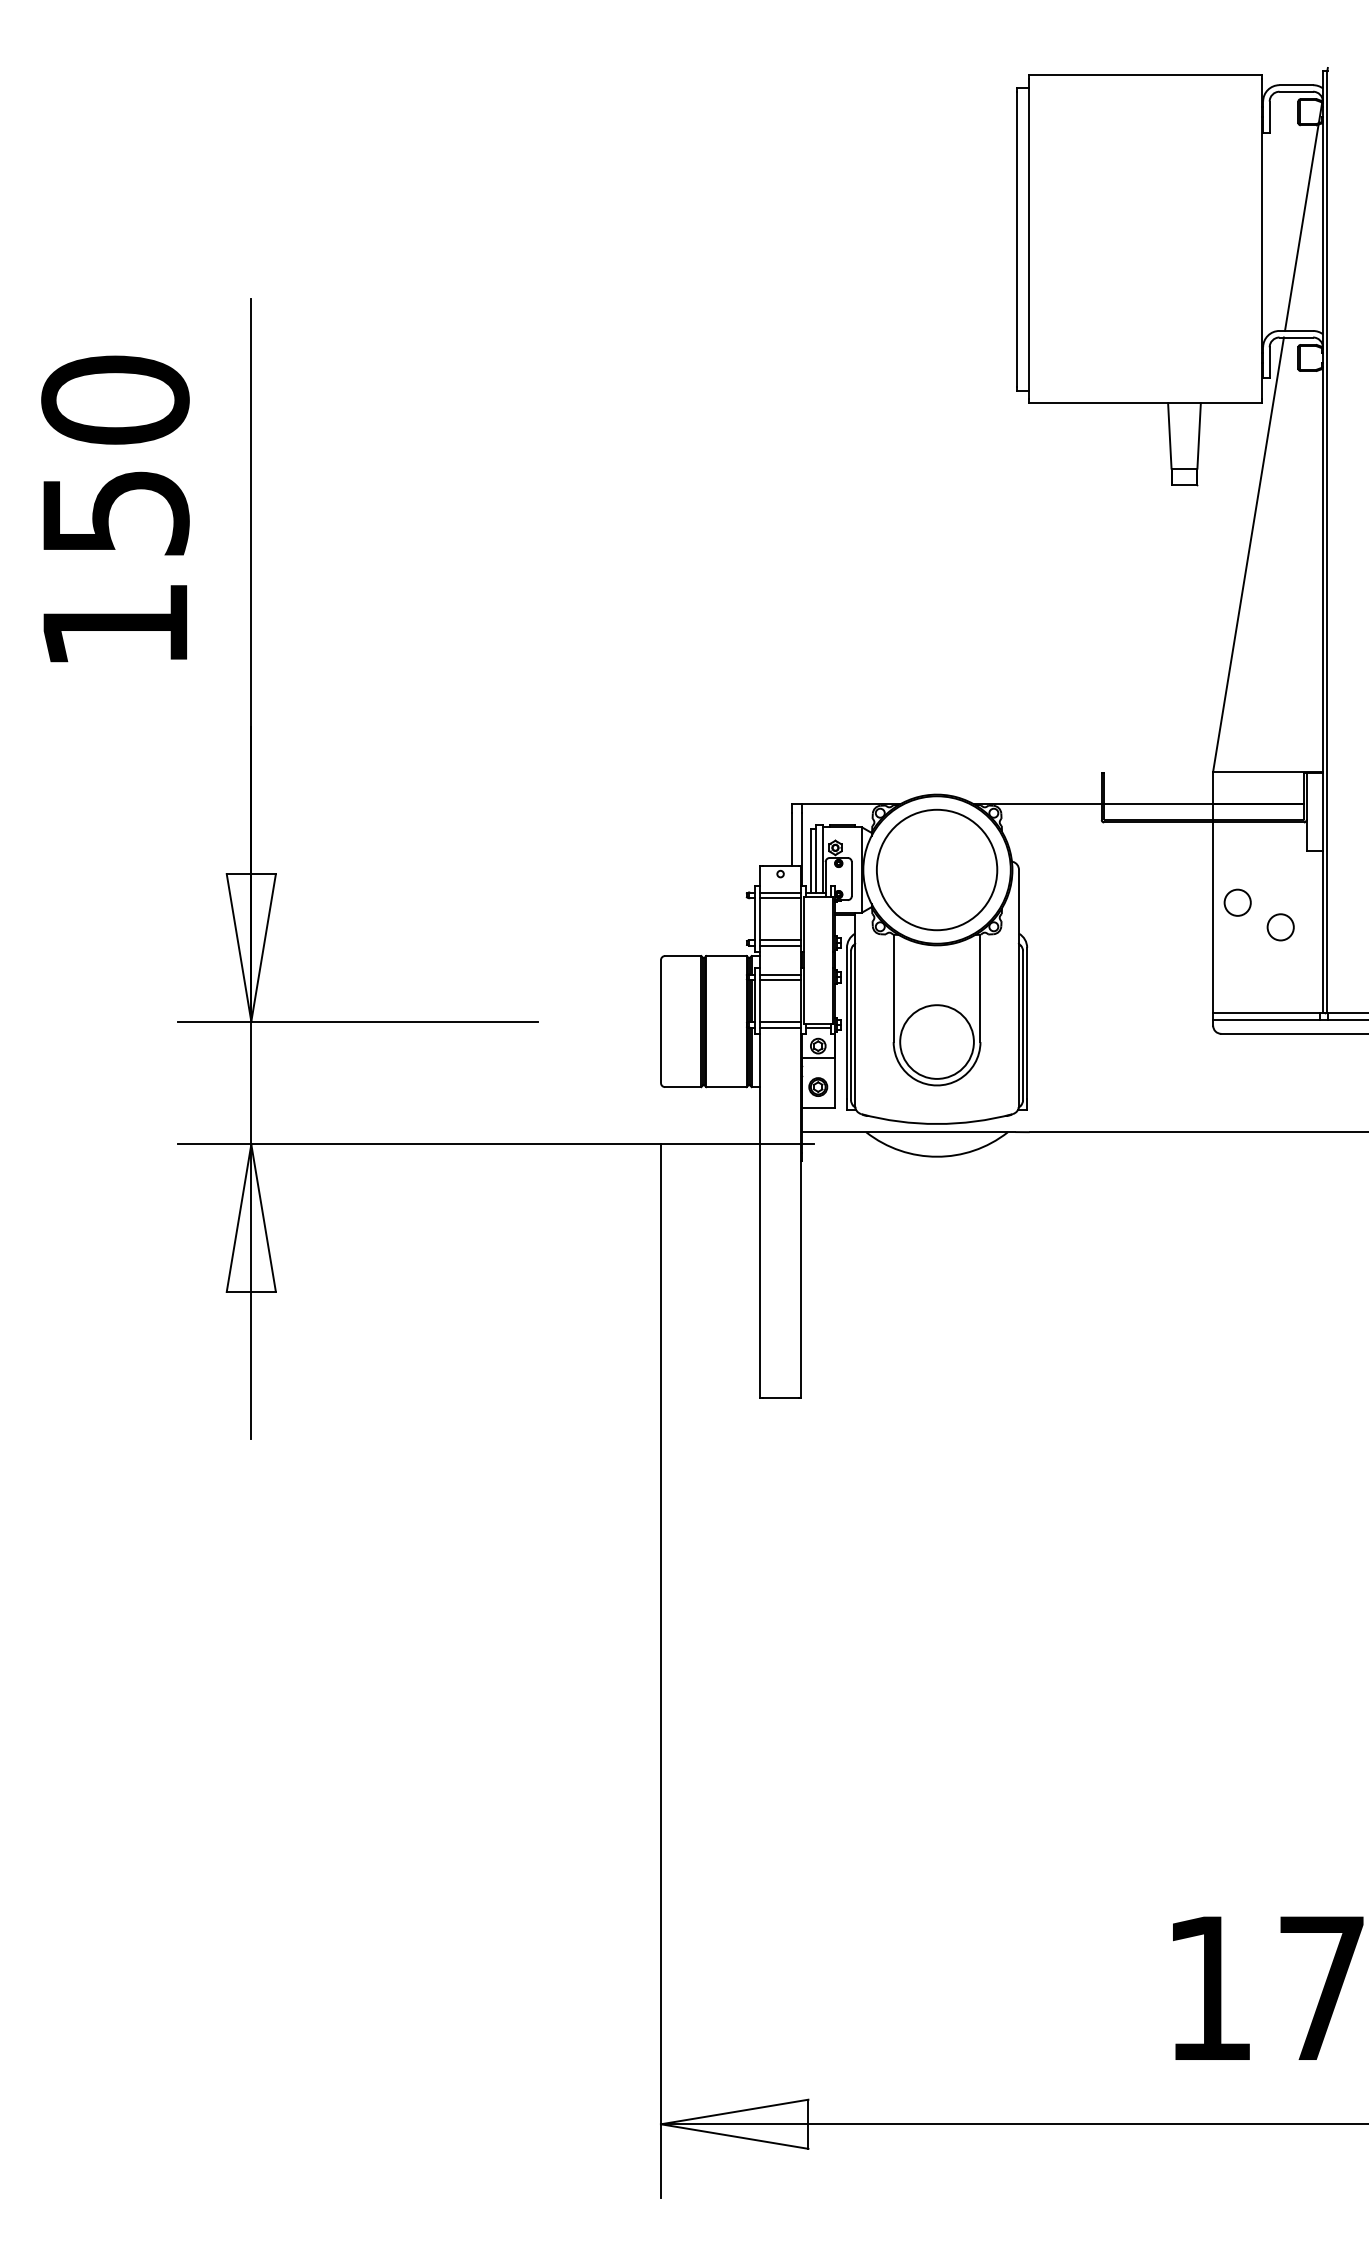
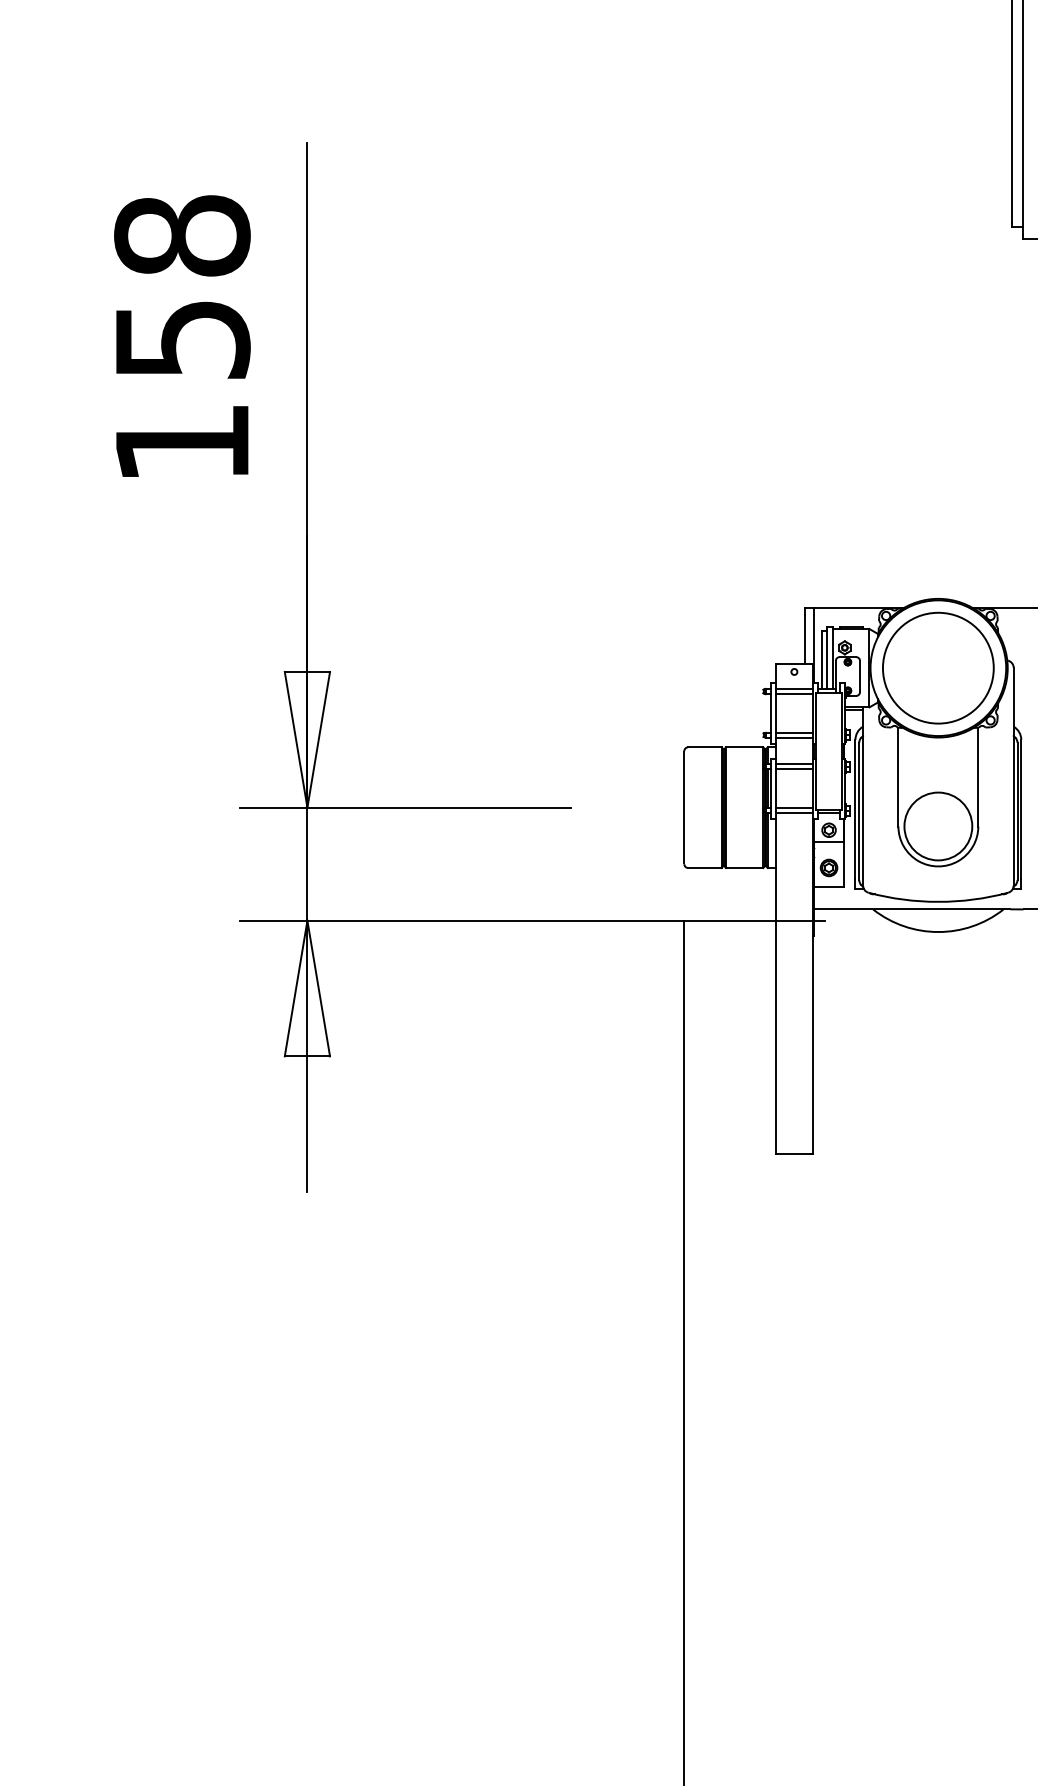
text: (115, 399) -> (182, 235), 150 -> 158

